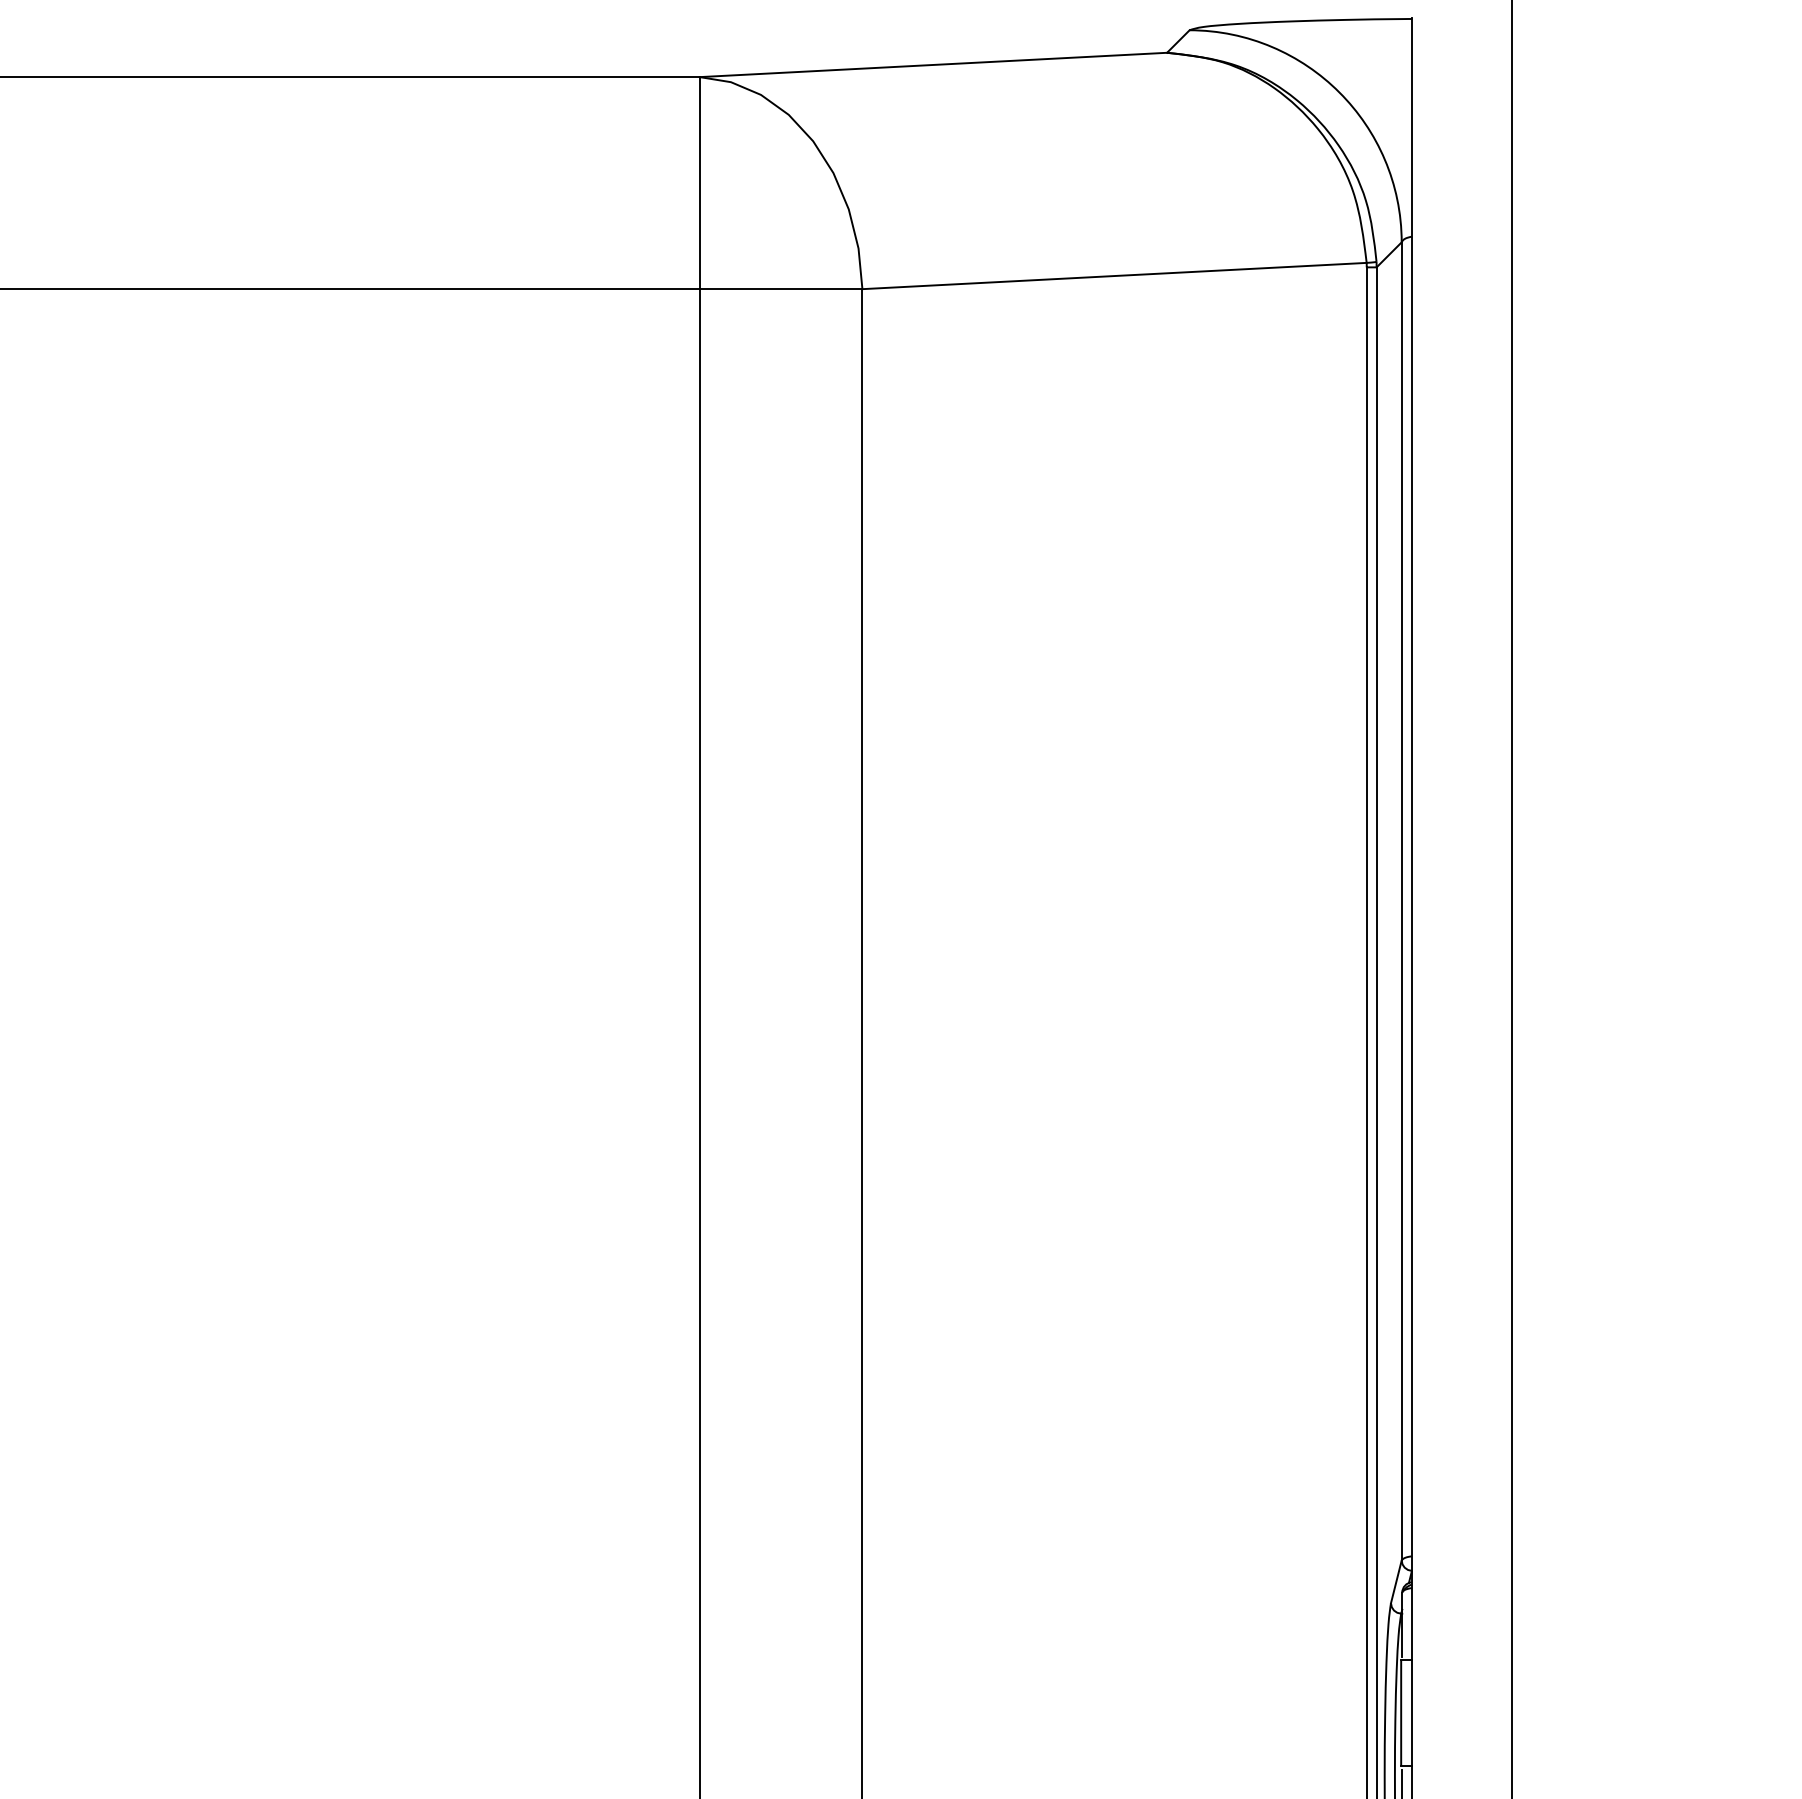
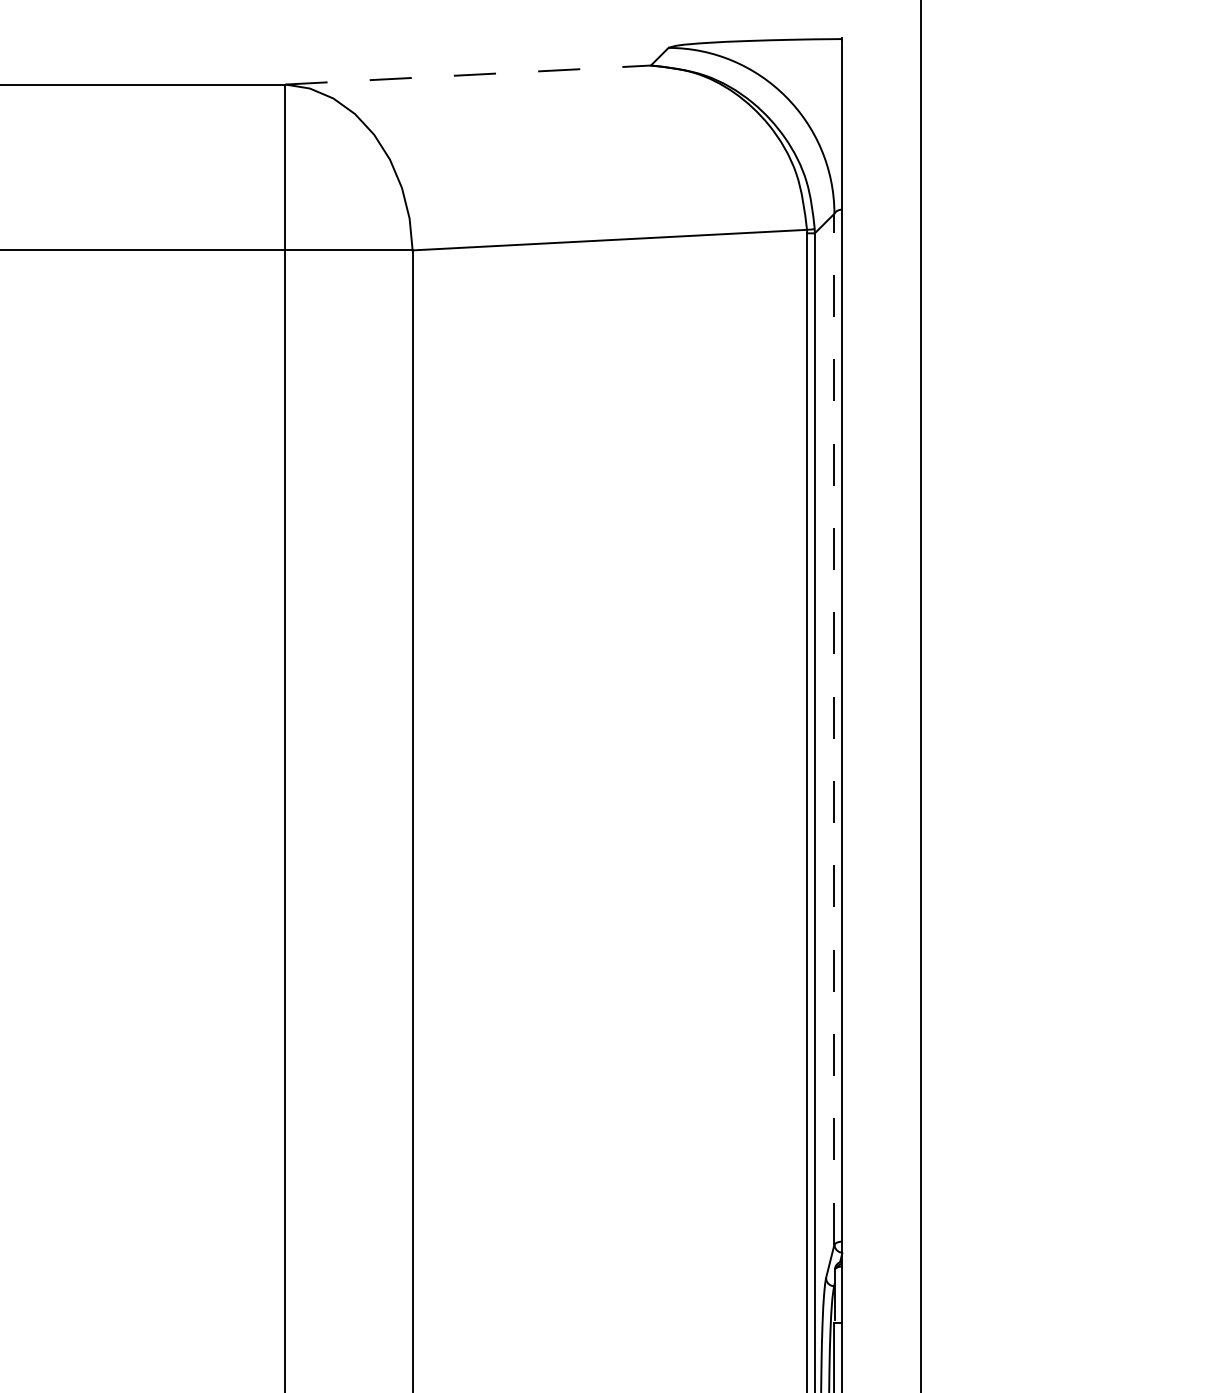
line: (933, 64) -> (468, 74), solid -> dashed
line: (1401, 900) -> (834, 728), solid -> dashed

